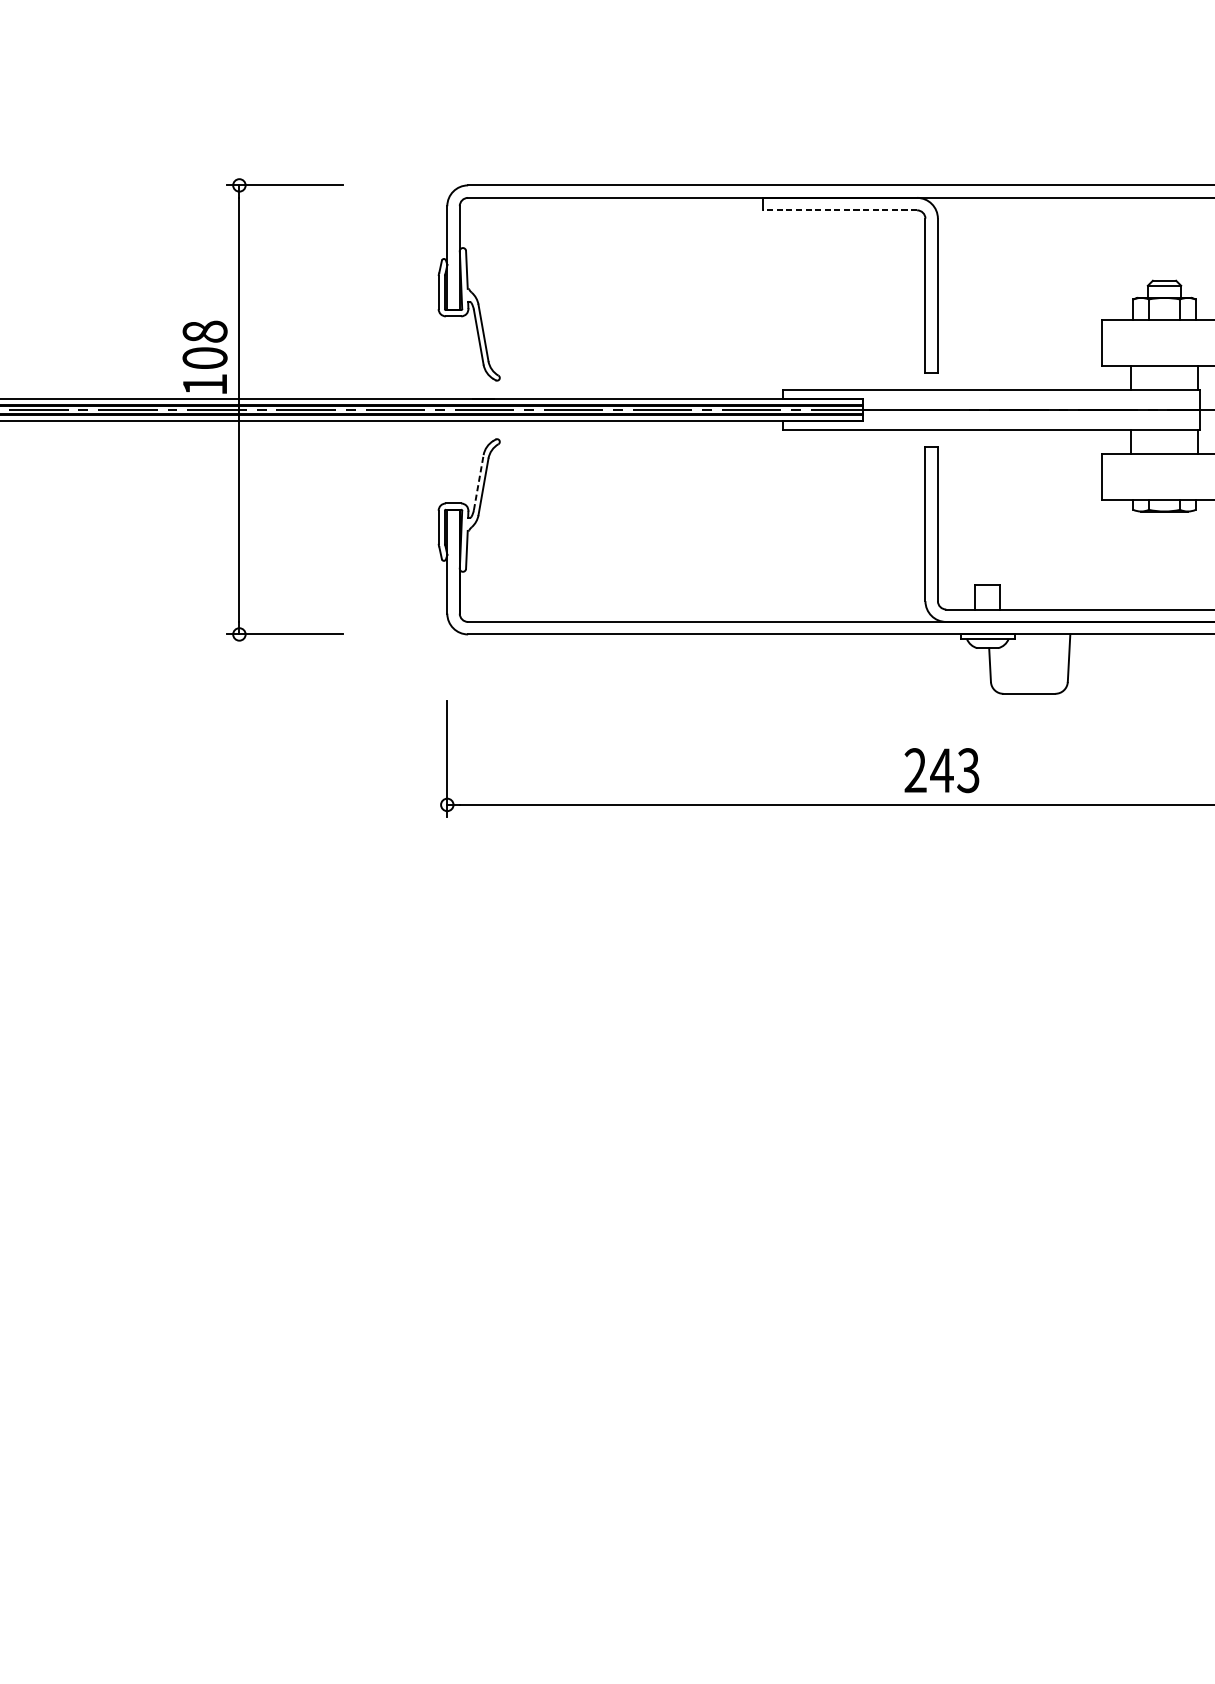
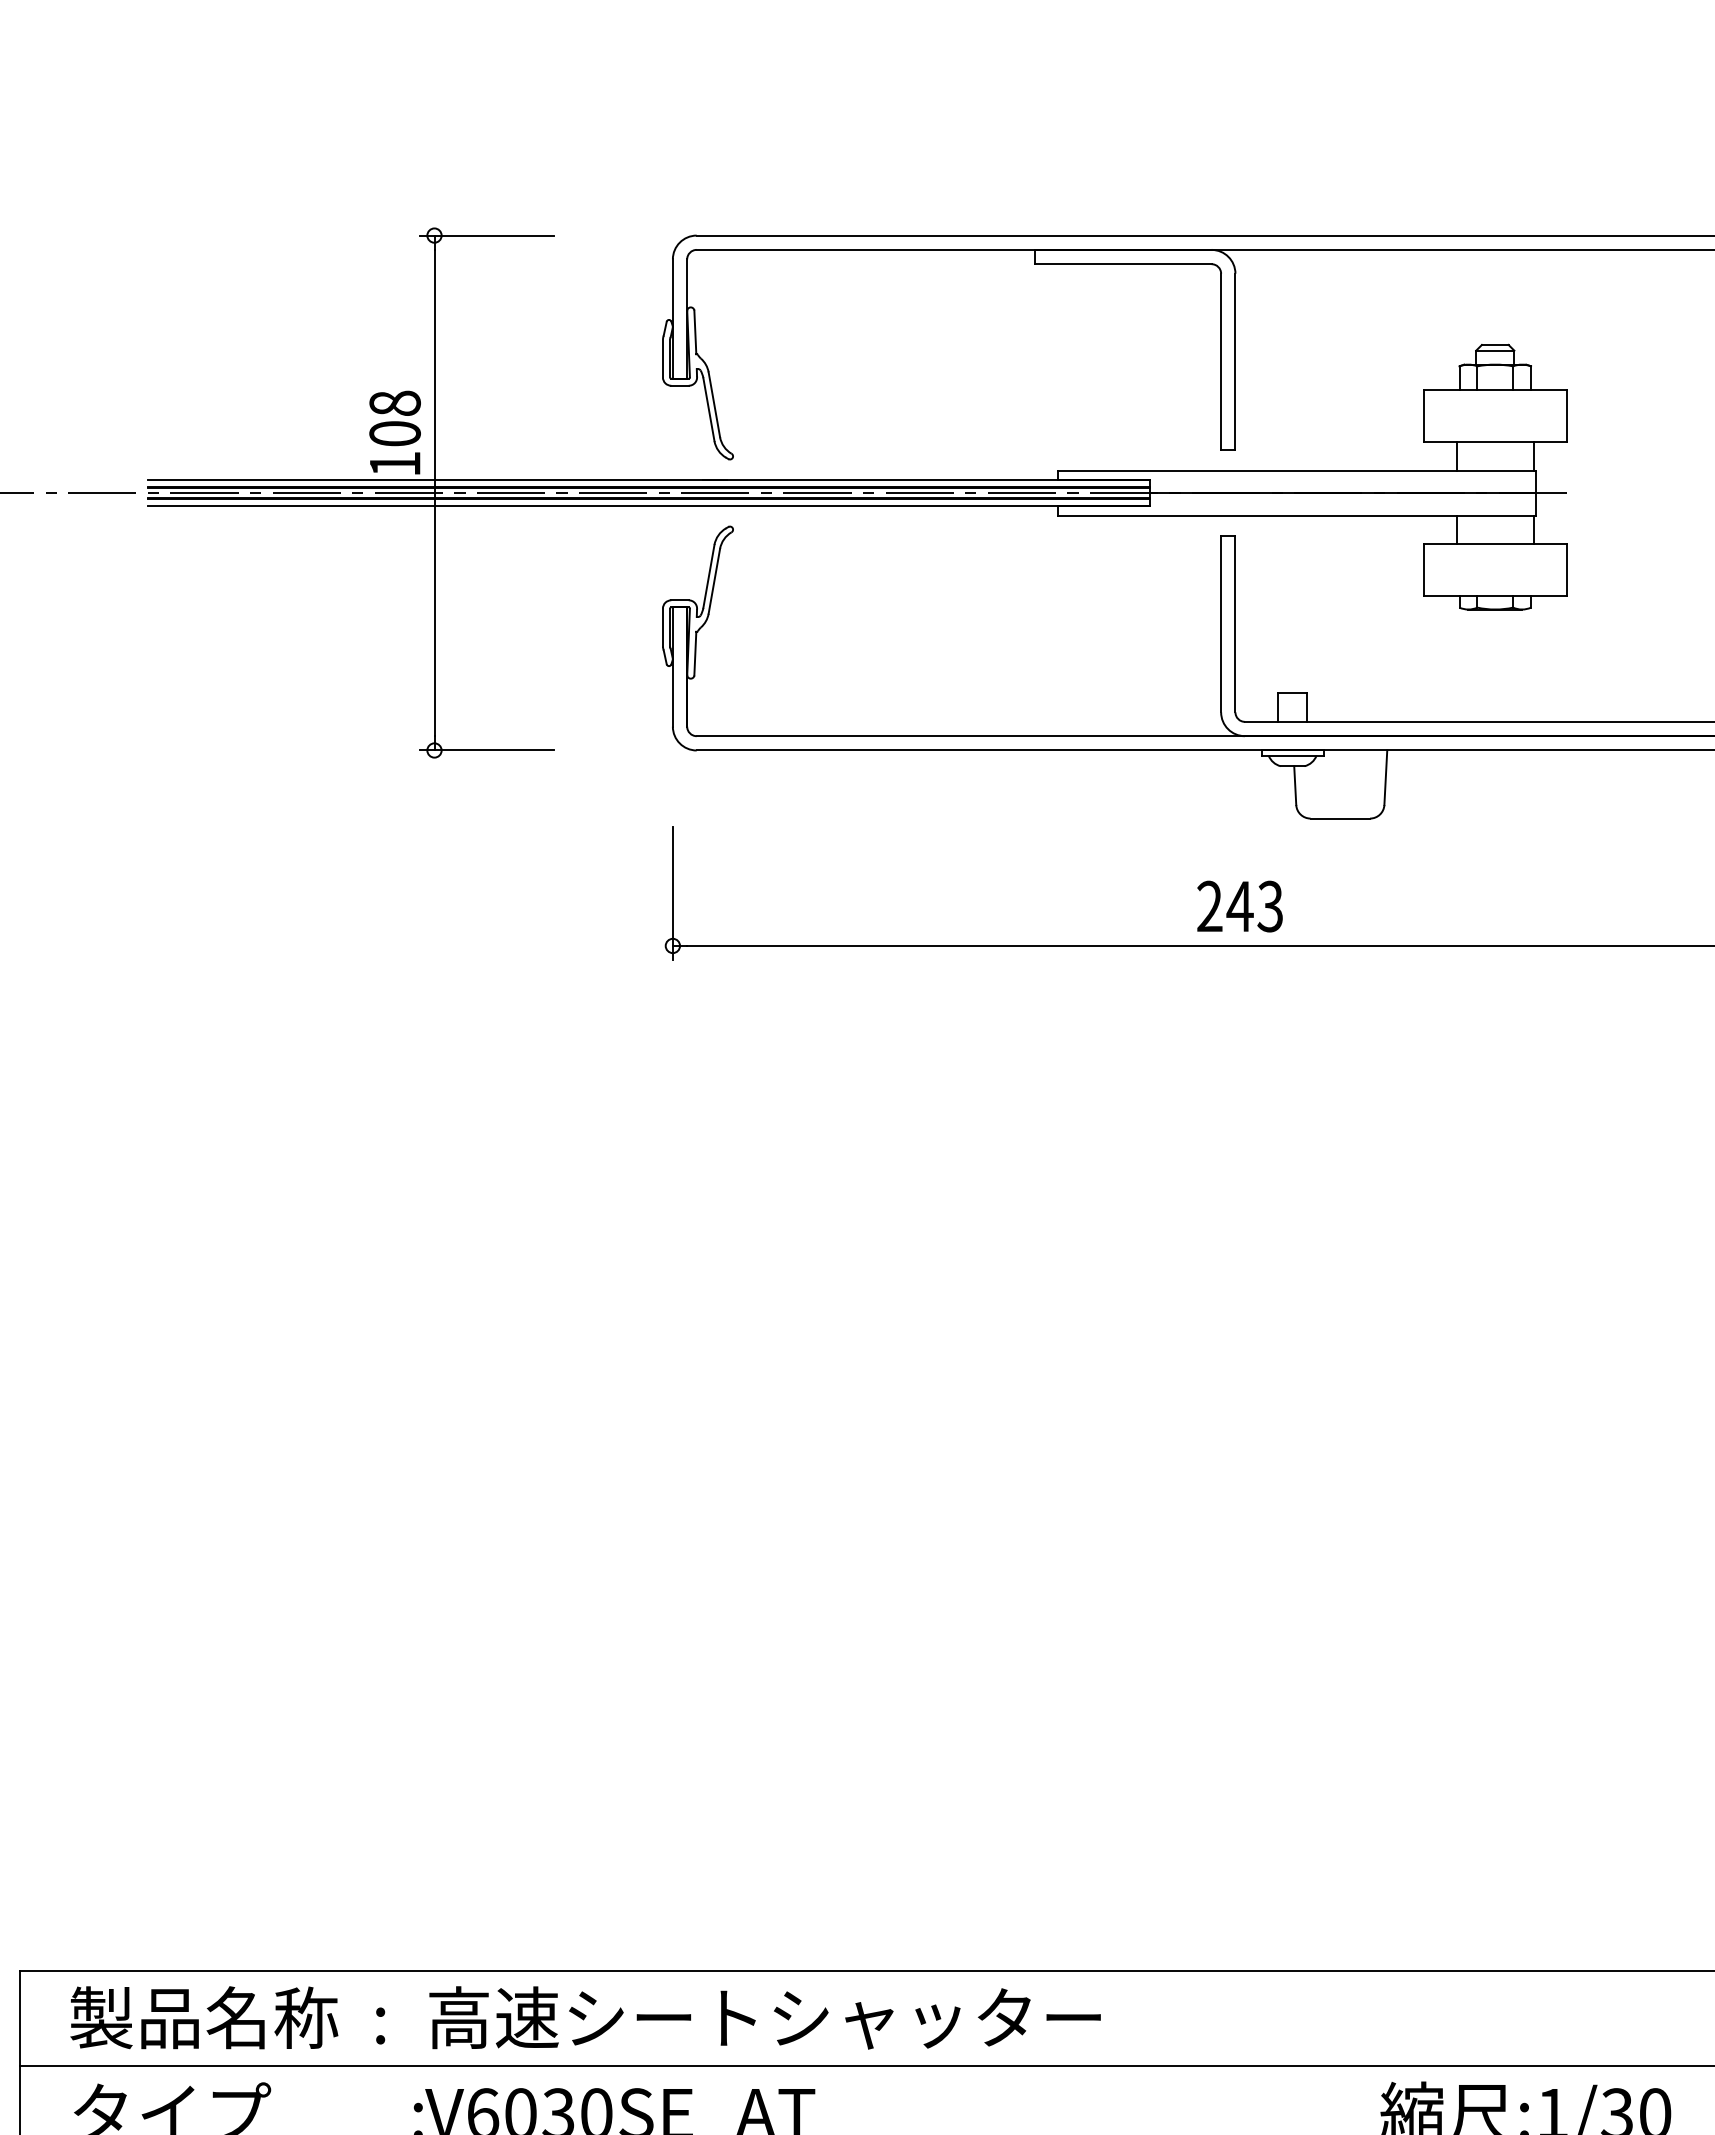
line: (839, 210) -> (1122, 264), dashed -> solid
line: (479, 481) -> (709, 575), dashed -> solid

